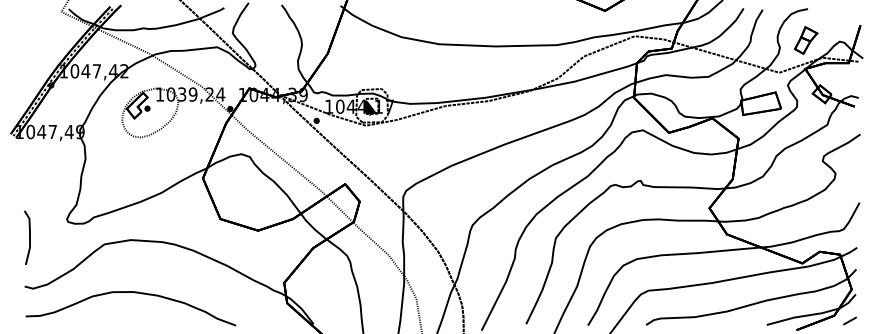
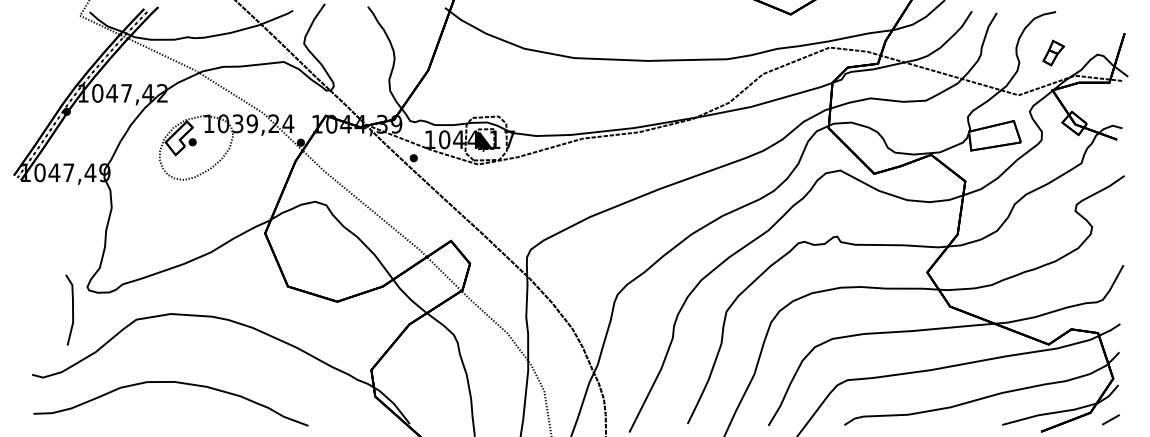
part: (806, 40) -> (1053, 52), size x0.7
line: (29, 237) -> (72, 309), moved

